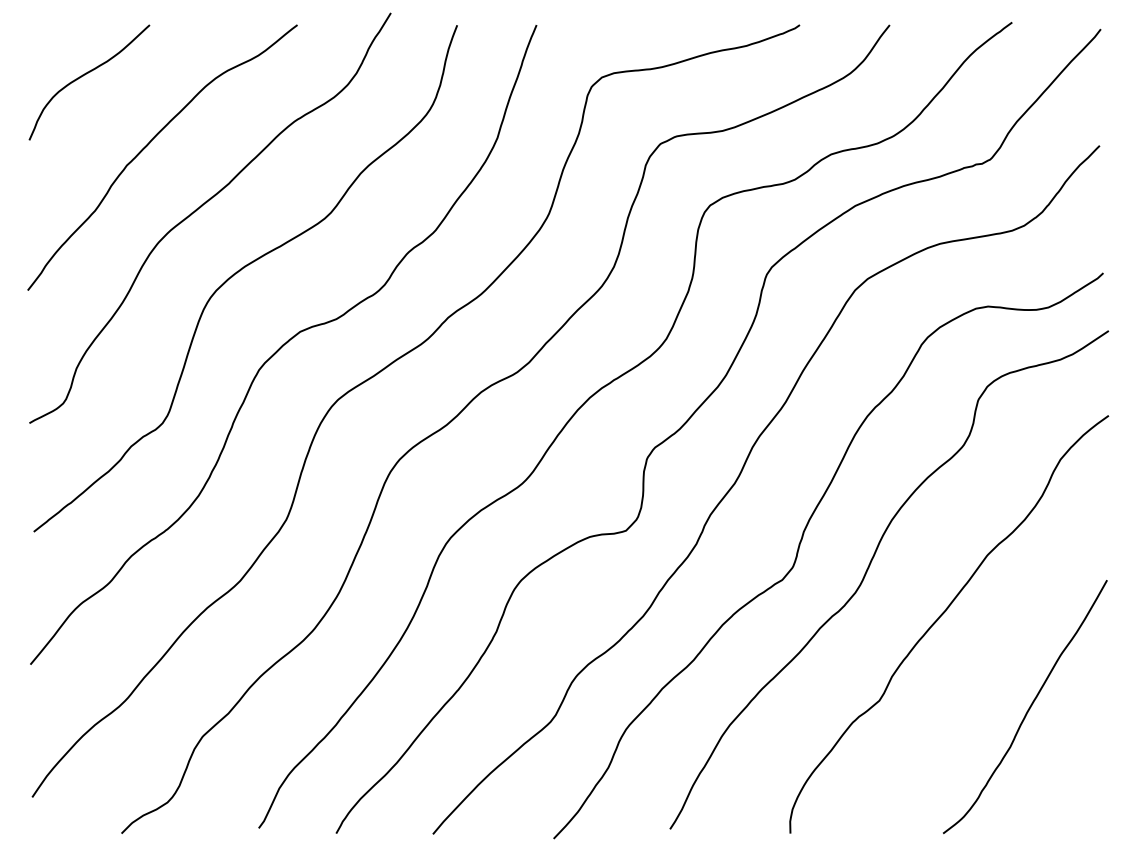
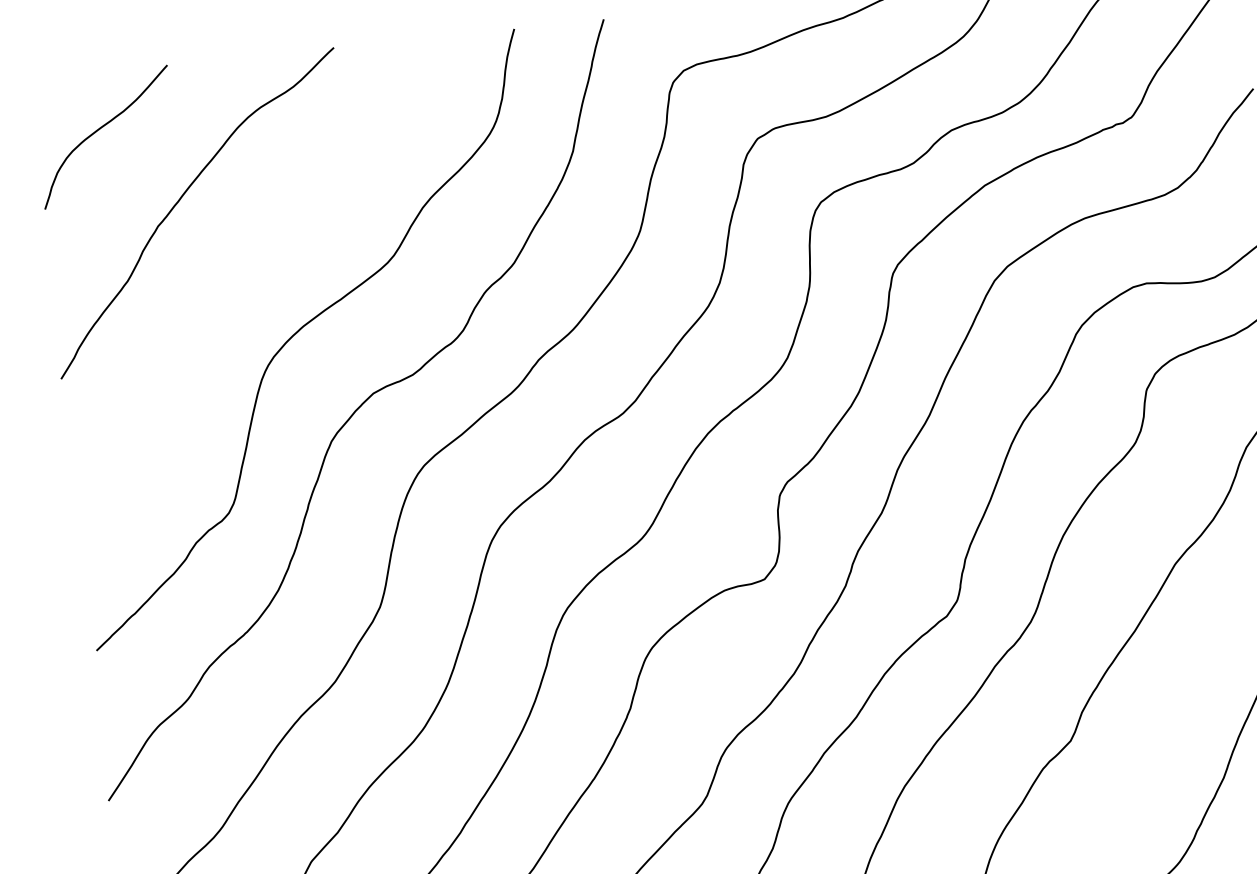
curve: (201, 207) -> (247, 264), removed

